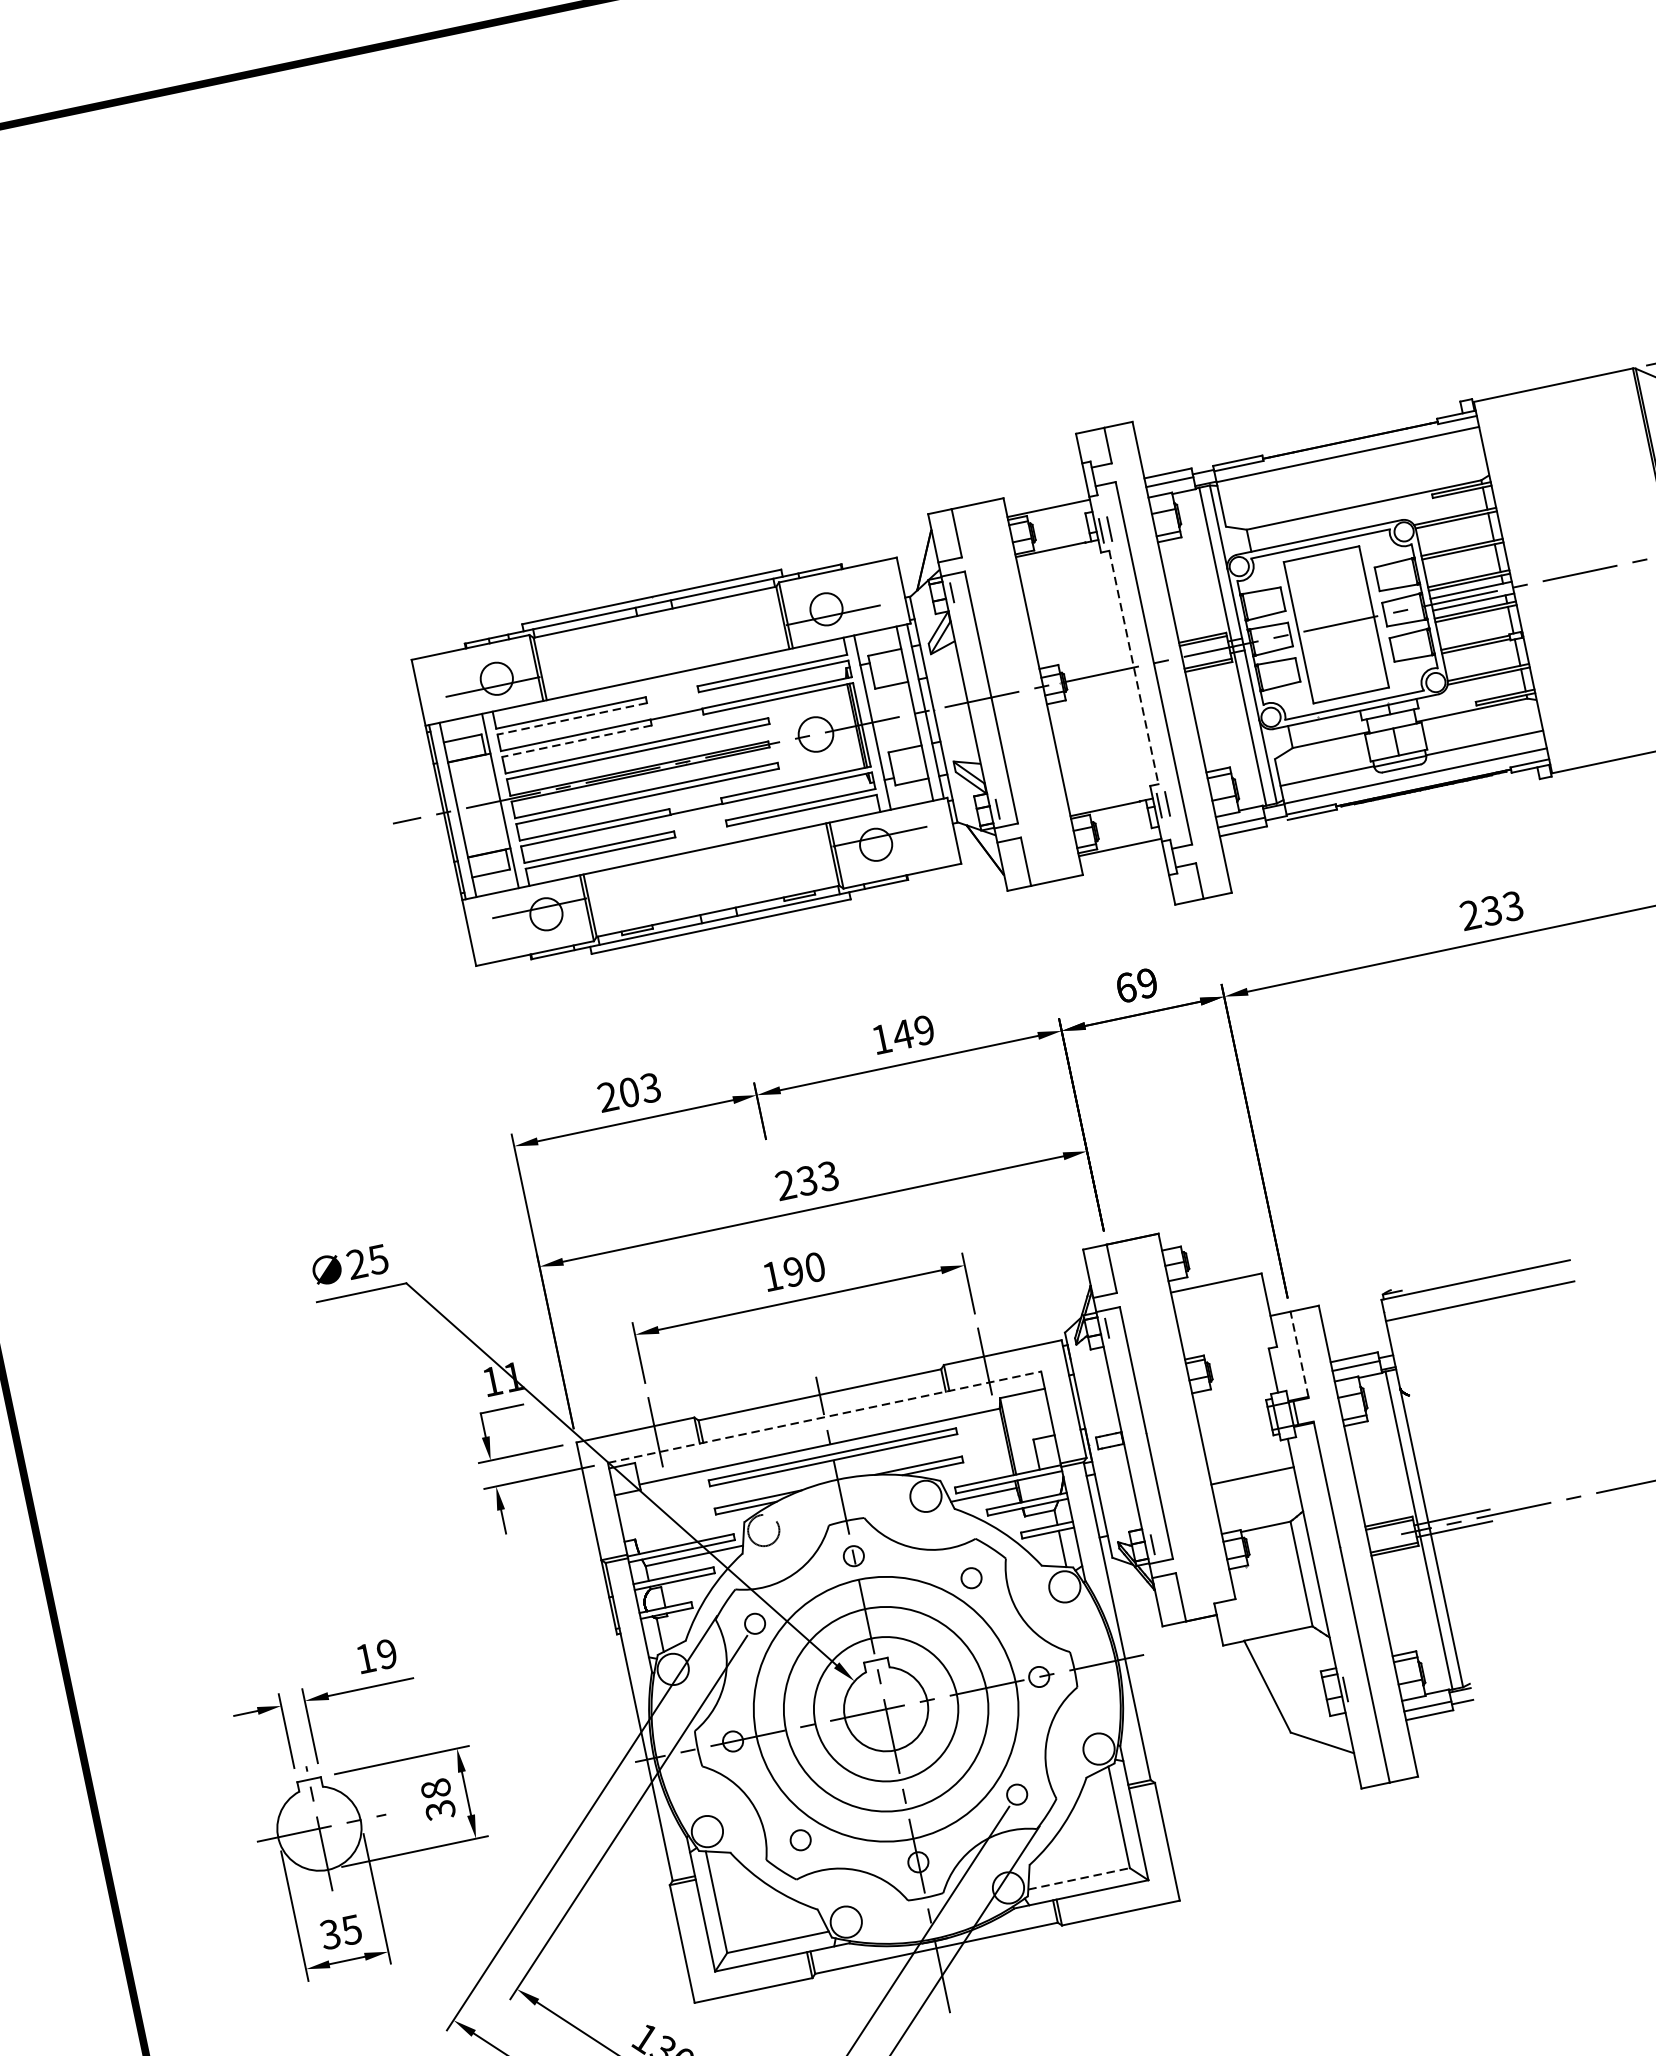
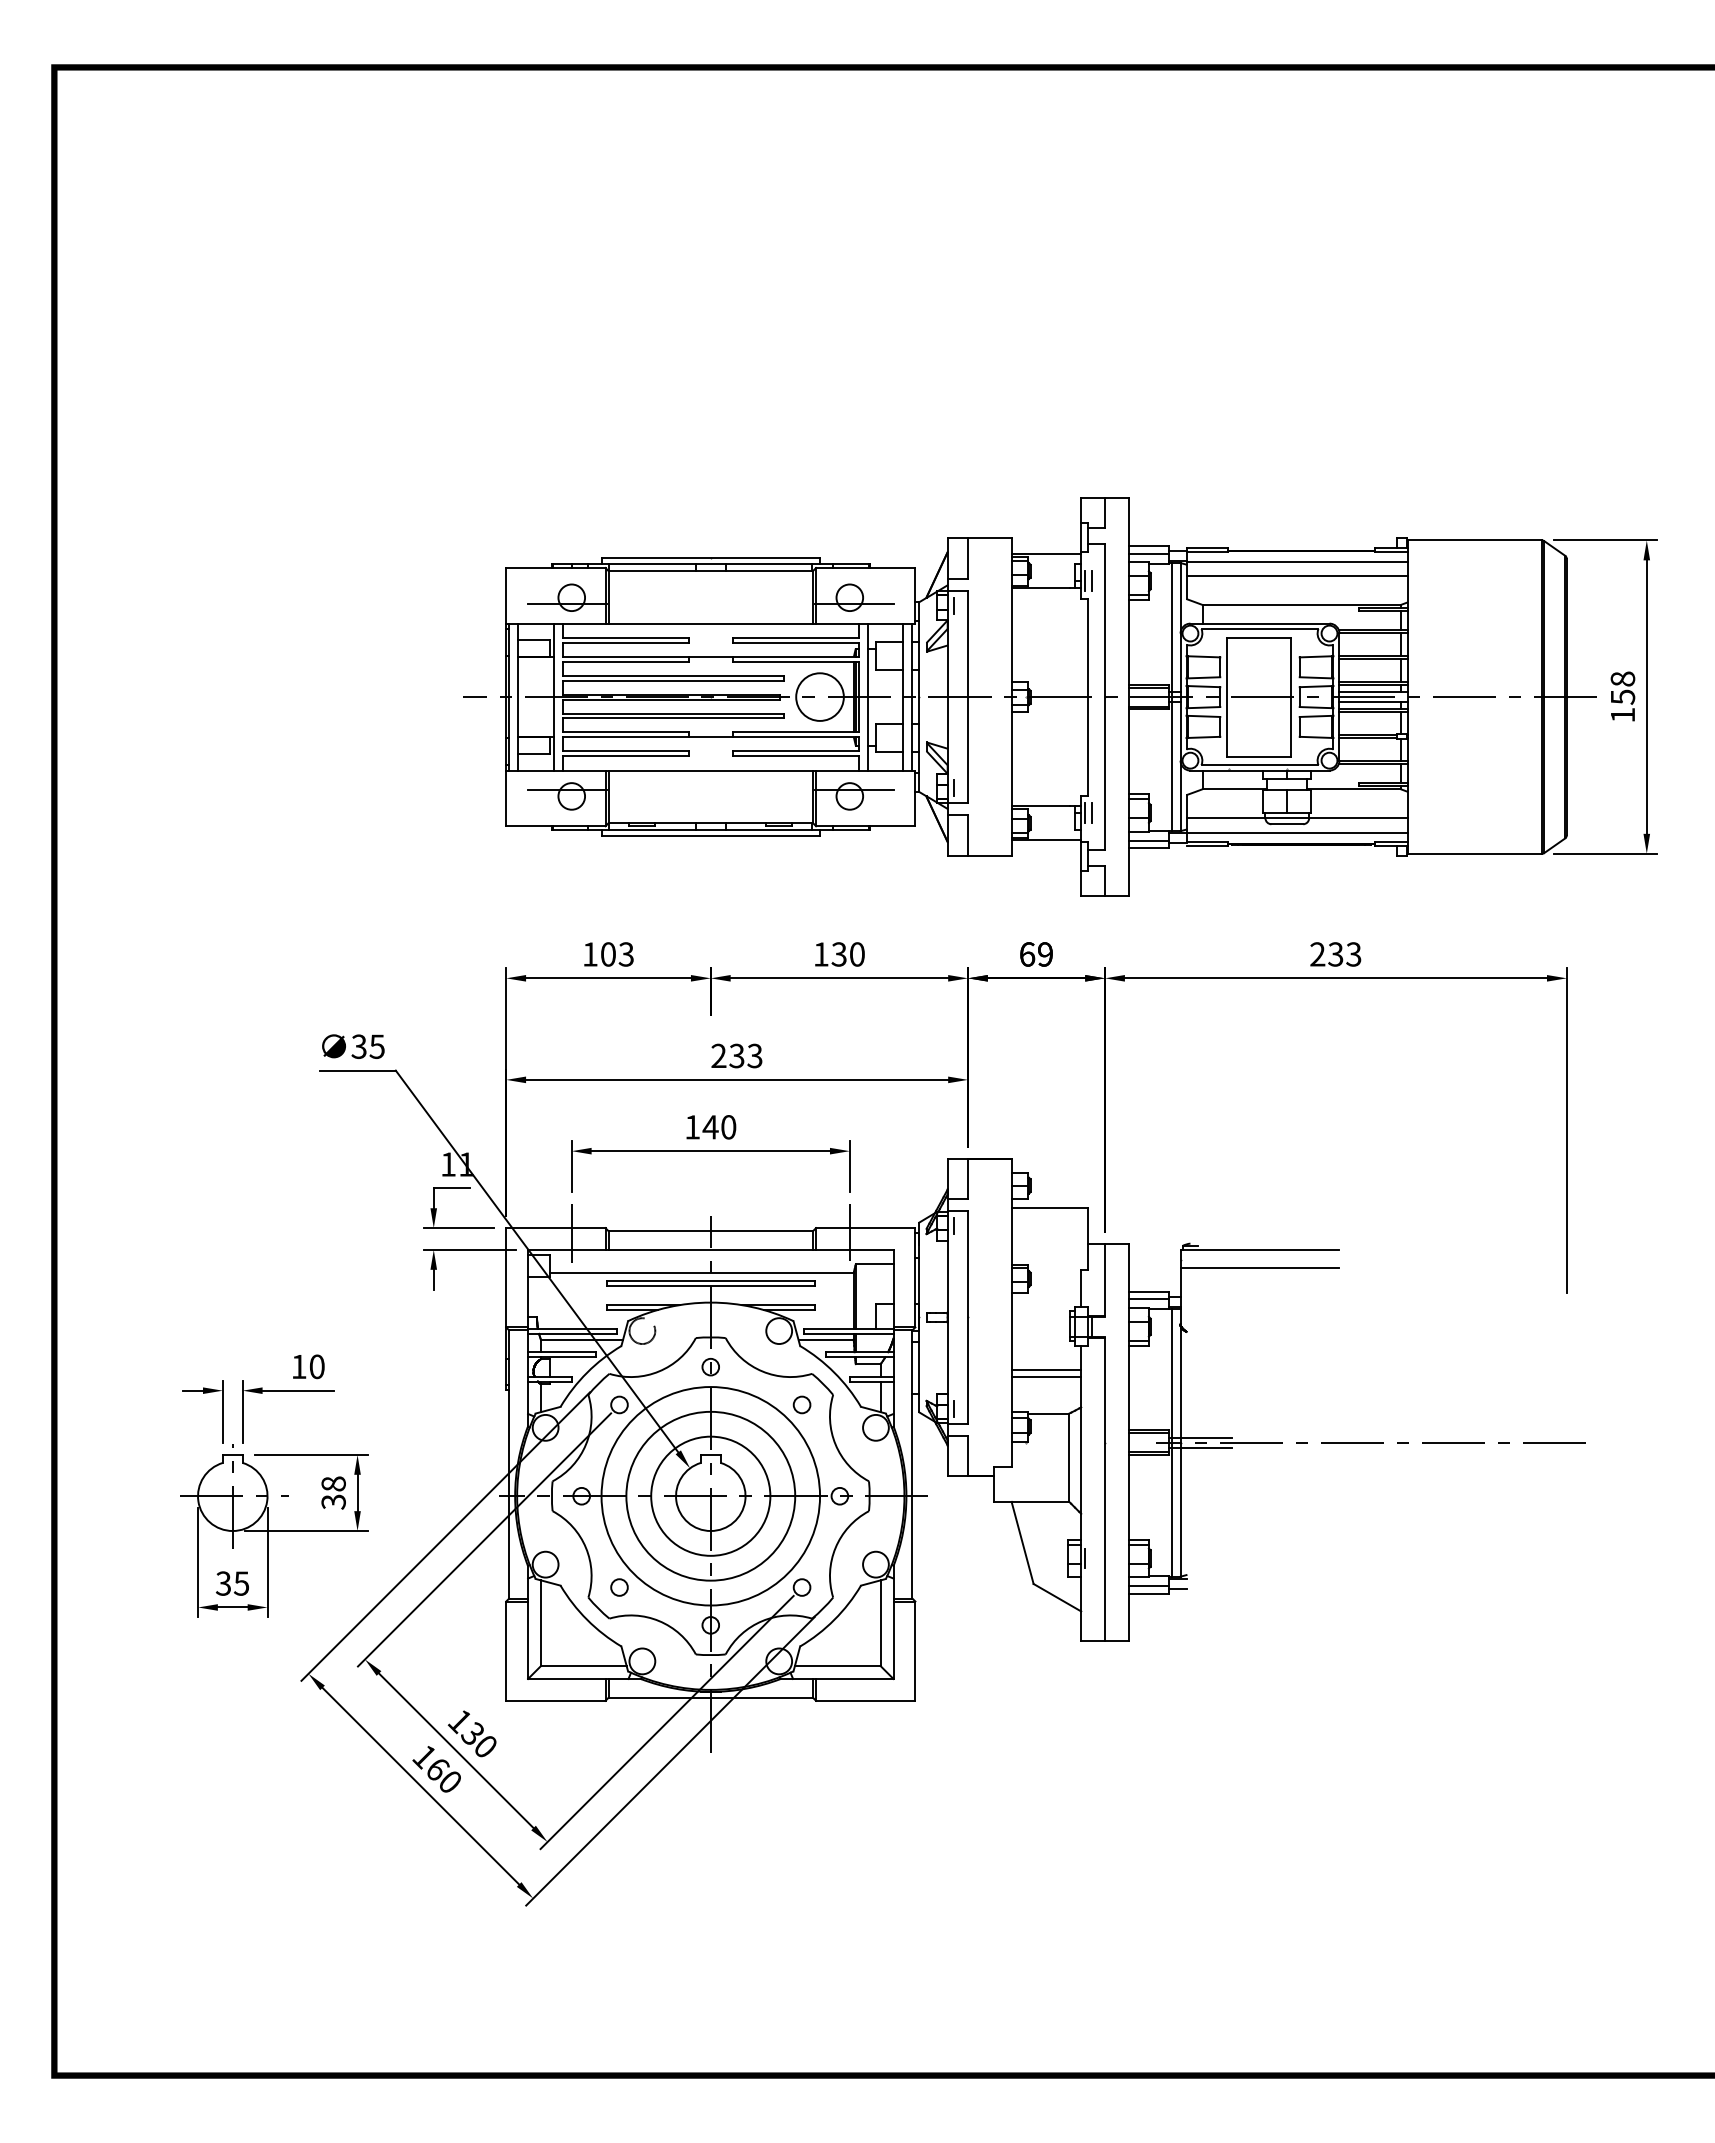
line: (1350, 472) -> (1296, 576), added
line: (1134, 667) -> (1088, 697), dashed -> solid
line: (571, 718) -> (625, 642), dashed -> solid
circle: (815, 733) -> (819, 696), size x1.67
line: (576, 740) -> (625, 661), dashed -> solid
text: (912, 1032) -> (847, 954), 149 -> 130
text: (606, 1097) -> (589, 954), 203 -> 103
text: (356, 1265) -> (358, 1047), 25 -> 35
text: (793, 1272) -> (710, 1127), 190 -> 140
line: (1299, 1353) -> (1105, 1279), dashed -> solid
line: (824, 1416) -> (710, 1249), dashed -> solid
line: (1254, 1484) -> (1046, 1377), added
text: (386, 1653) -> (316, 1366), 19 -> 10
line: (1078, 1879) -> (837, 1666), dashed -> solid

